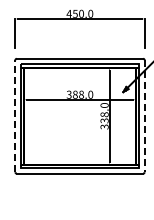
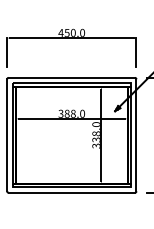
line: (15, 115) -> (7, 134), dashed -> solid
line: (144, 116) -> (136, 135), dashed -> solid

